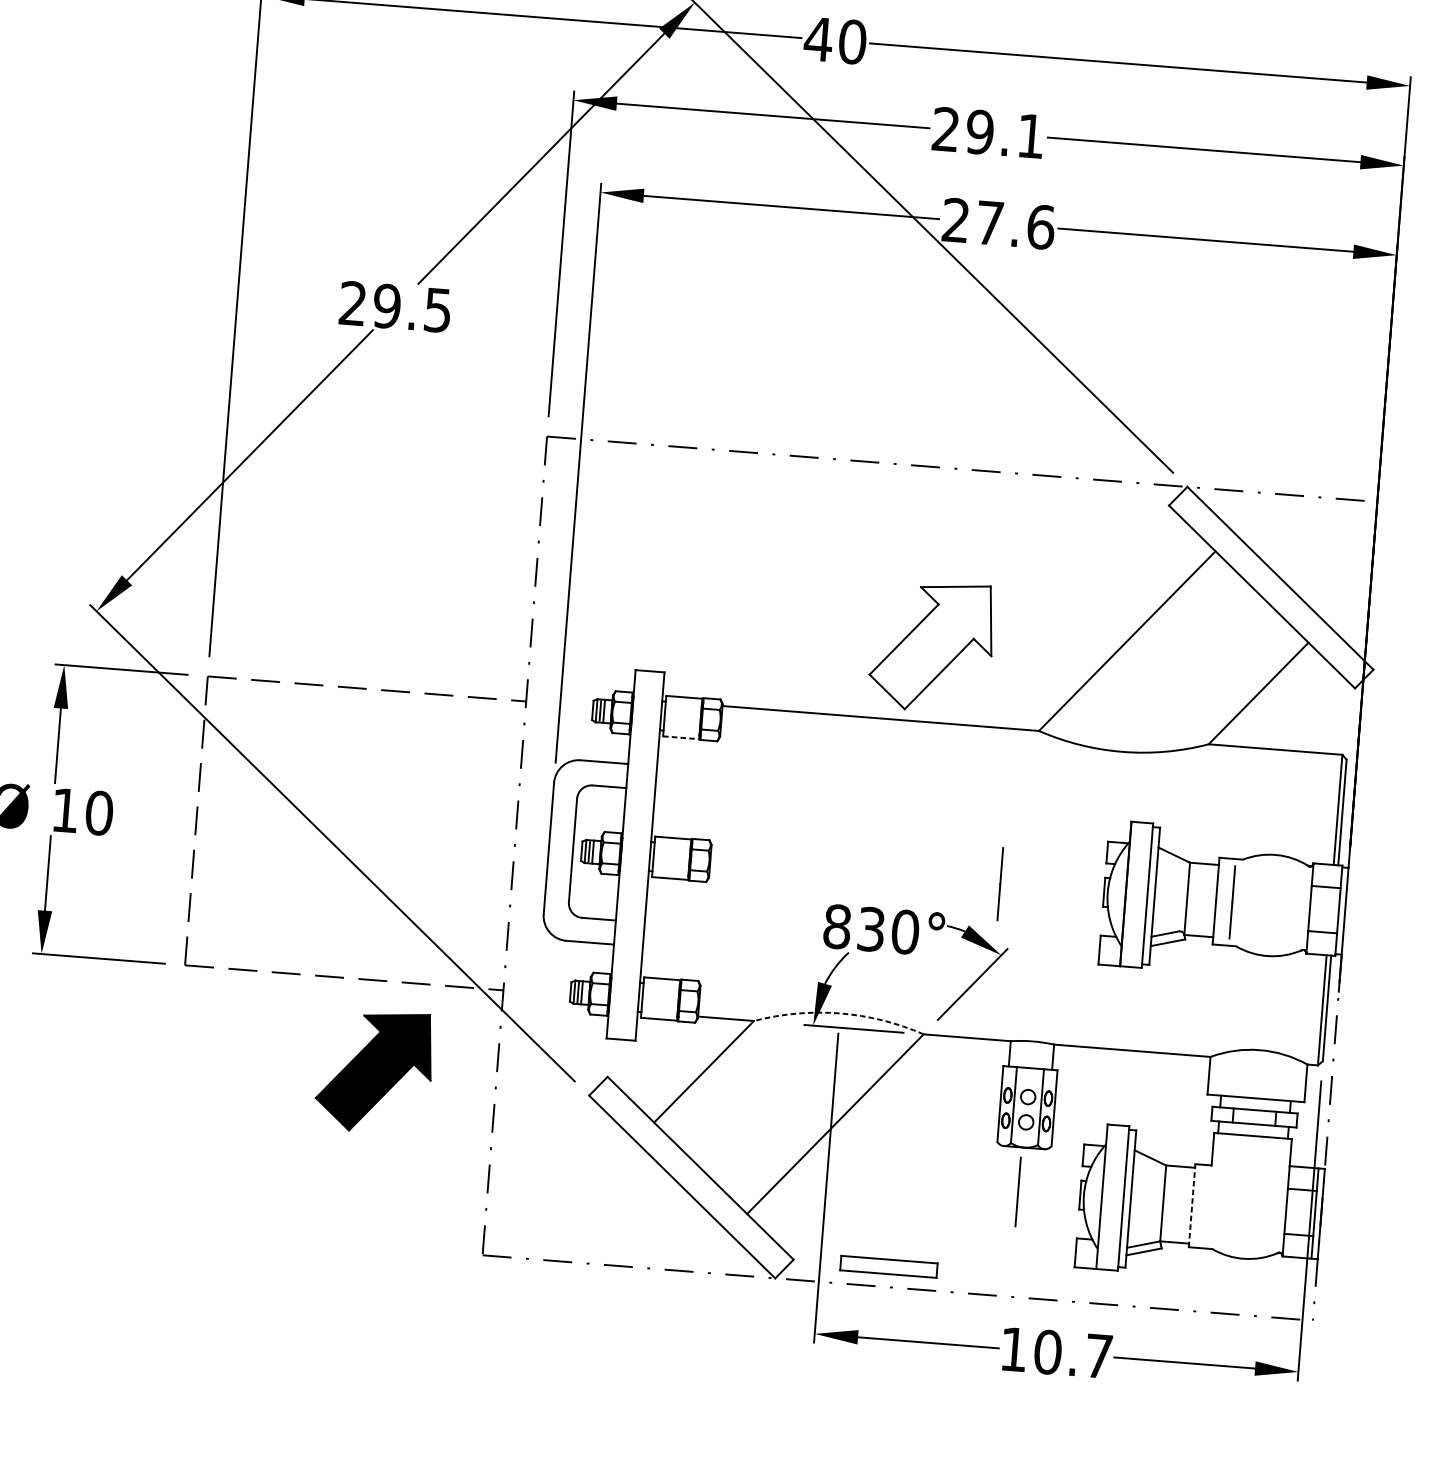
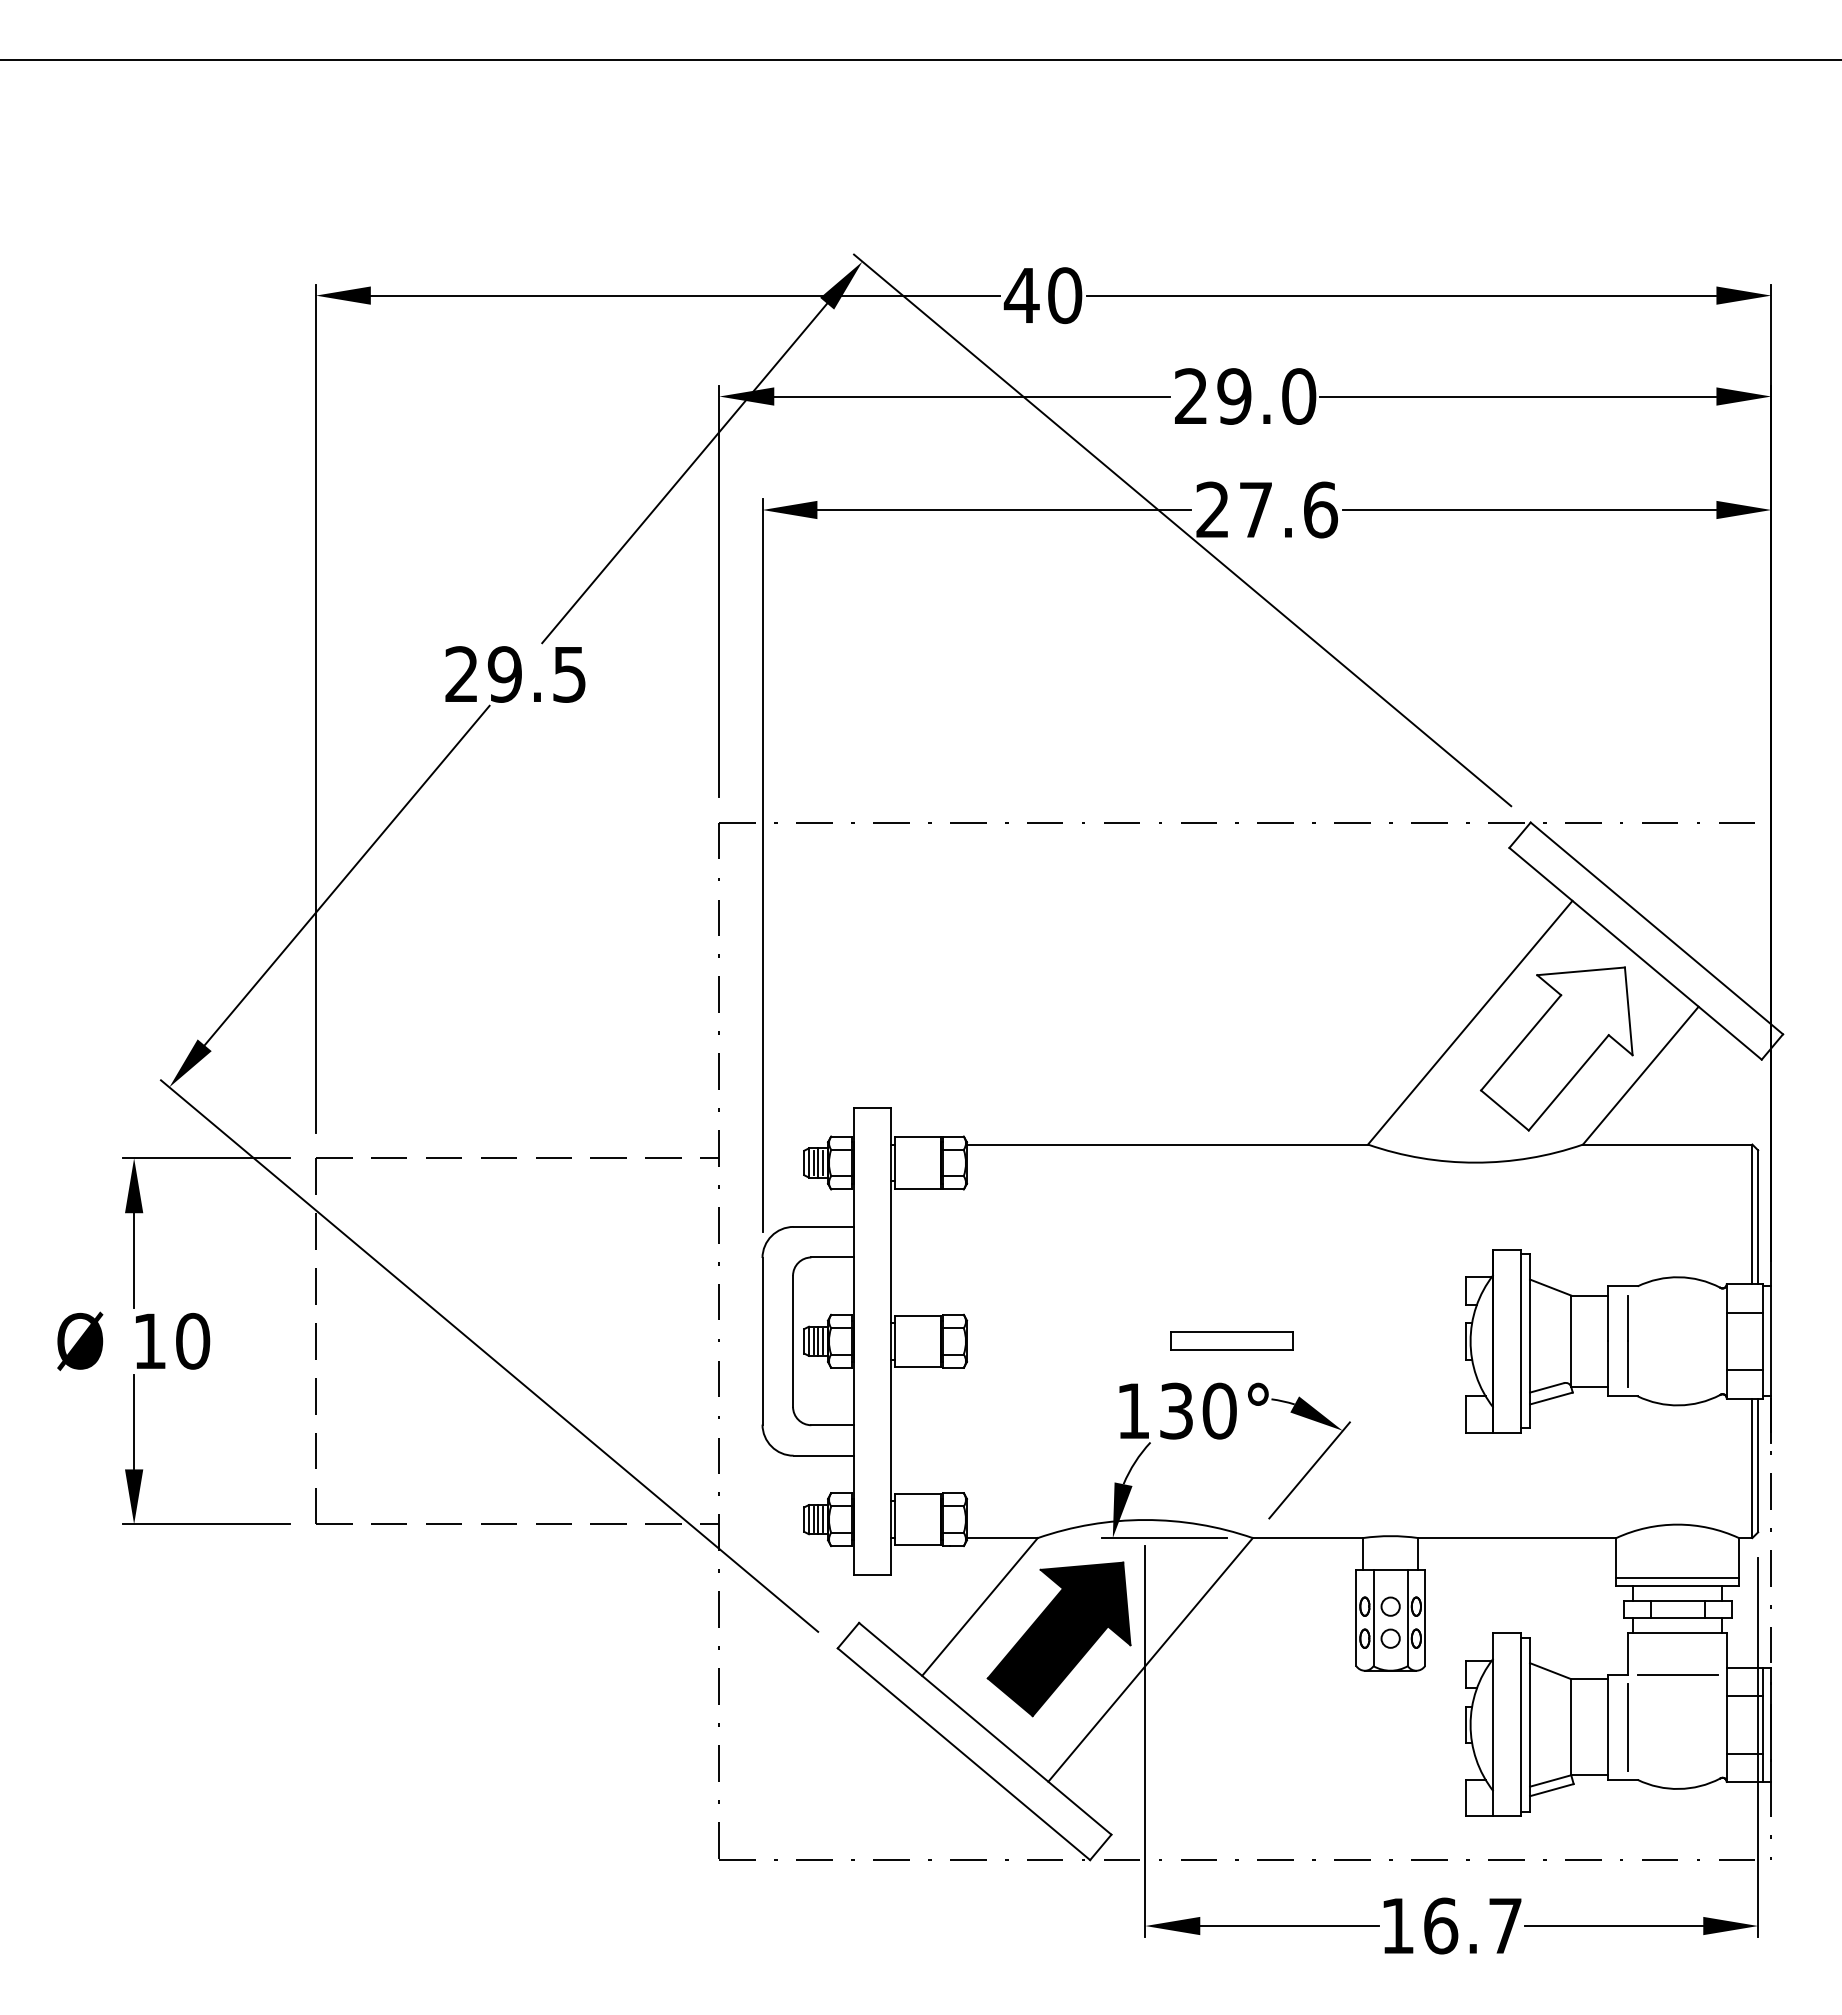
text: (1031, 136) -> (1299, 396), 29.1 -> 29.0
part: (931, 646) -> (1556, 1048), moved
line: (608, 711) -> (823, 1162), added
line: (681, 737) -> (918, 1188), dashed -> solid
line: (597, 852) -> (823, 1341), added
line: (999, 884) -> (1333, 1341), removed
text: (837, 926) -> (1133, 1410), 830° -> 130°
line: (585, 993) -> (823, 1519), added
arc: (840, 1013) -> (1145, 1520), dashed -> solid
part: (374, 1071) -> (1058, 1639), moved
line: (1256, 1092) -> (1677, 1578), added
line: (1250, 1168) -> (1677, 1674), added
line: (1017, 1192) -> (1627, 1727), moved
line: (1191, 1205) -> (1607, 1727), dashed -> solid
part: (888, 1266) -> (1231, 1340), moved
text: (1048, 1351) -> (1441, 1925), 10.7 -> 16.7

